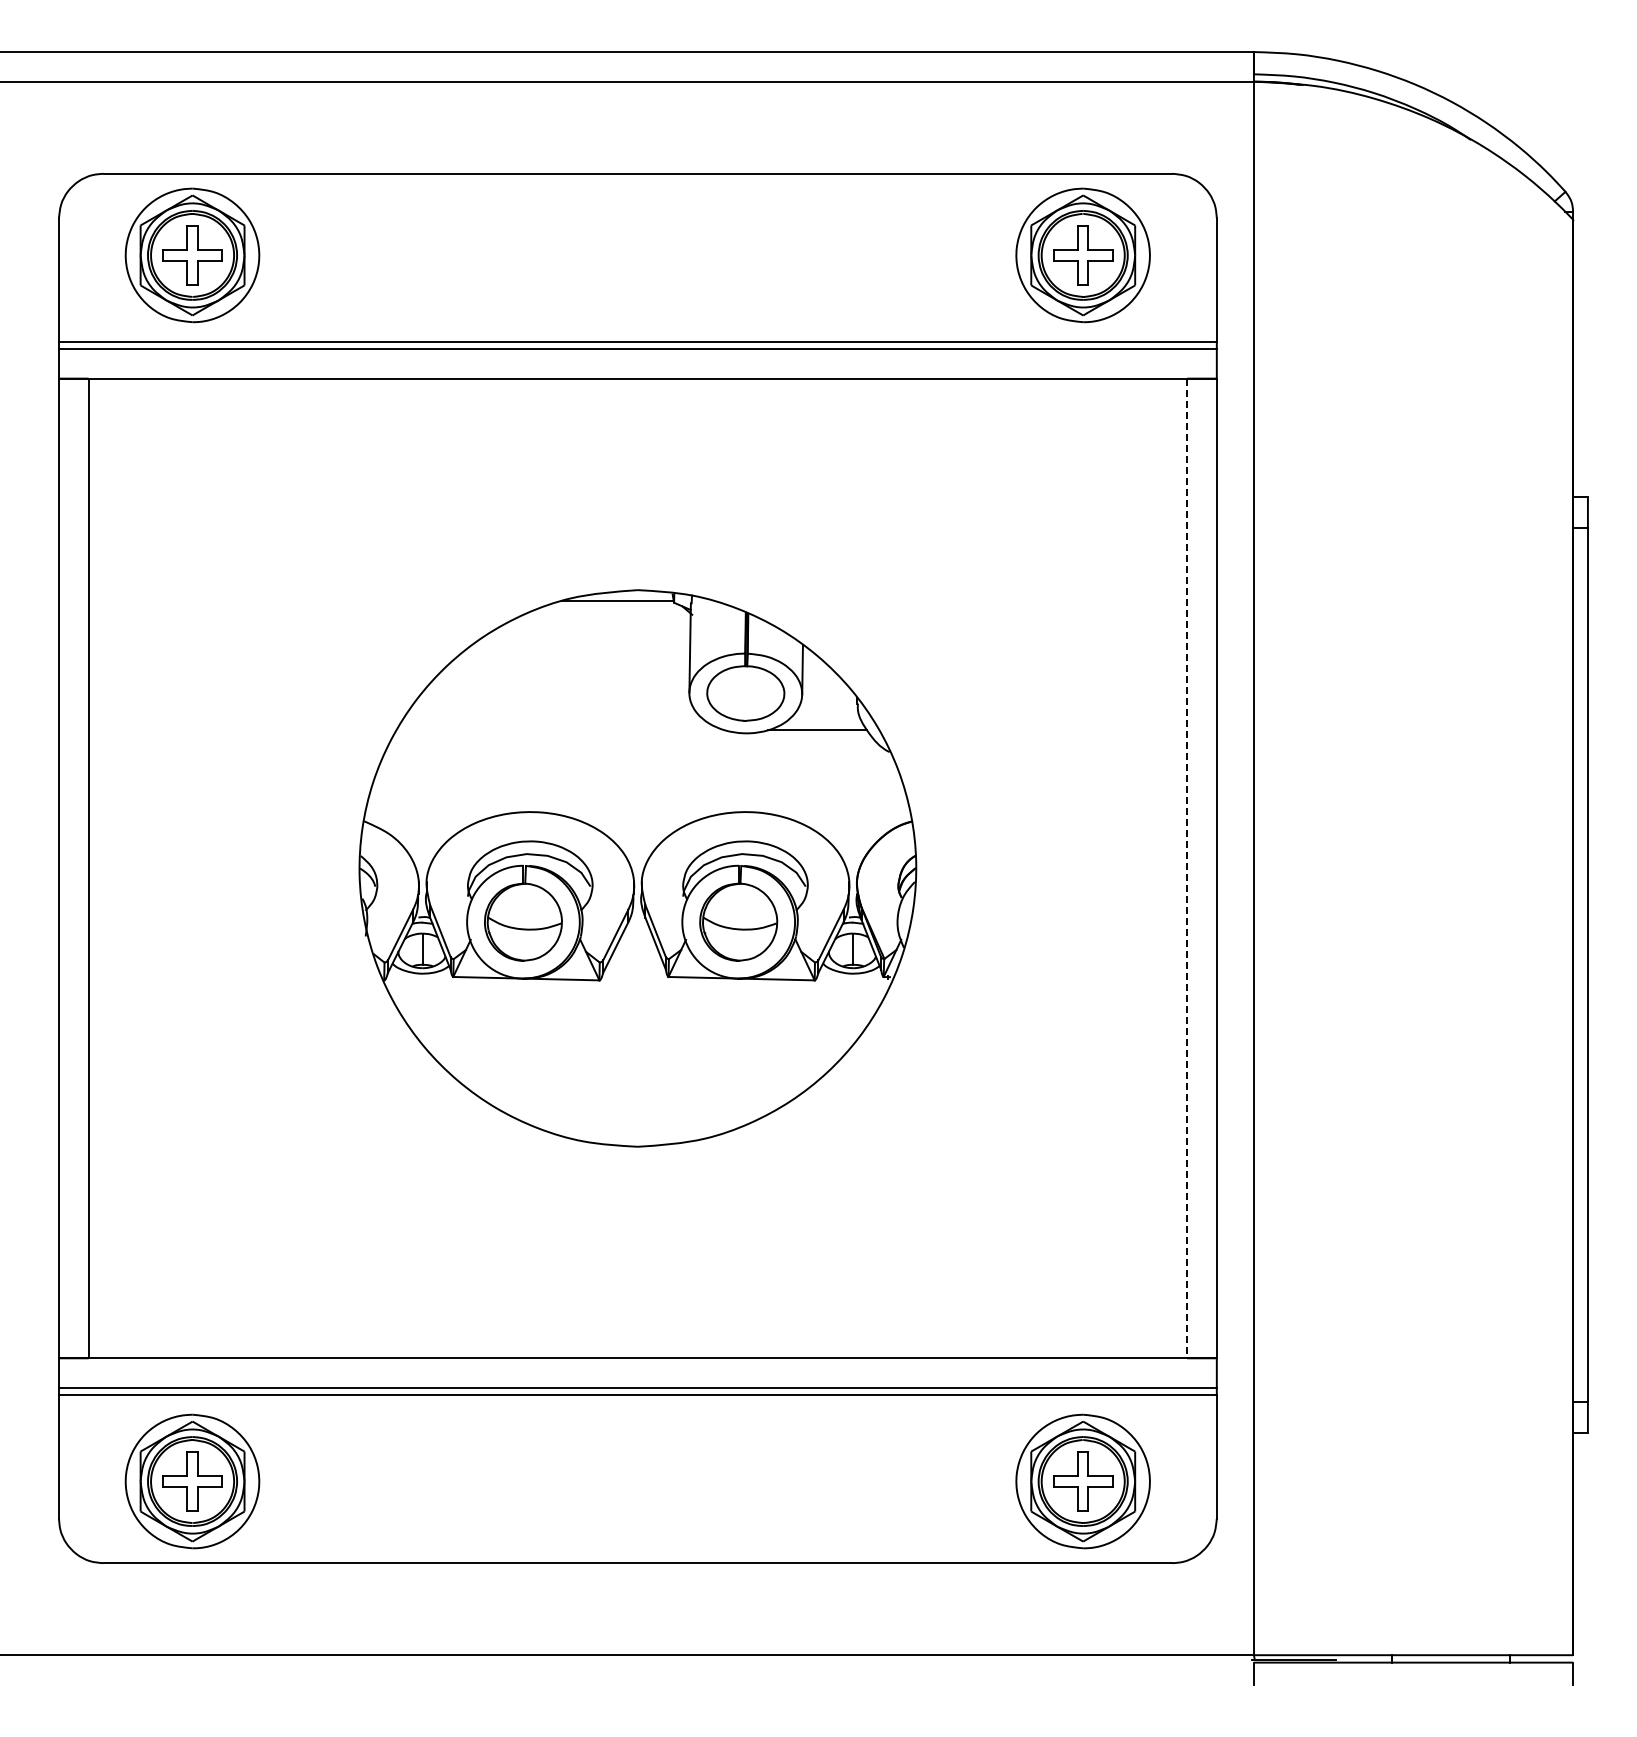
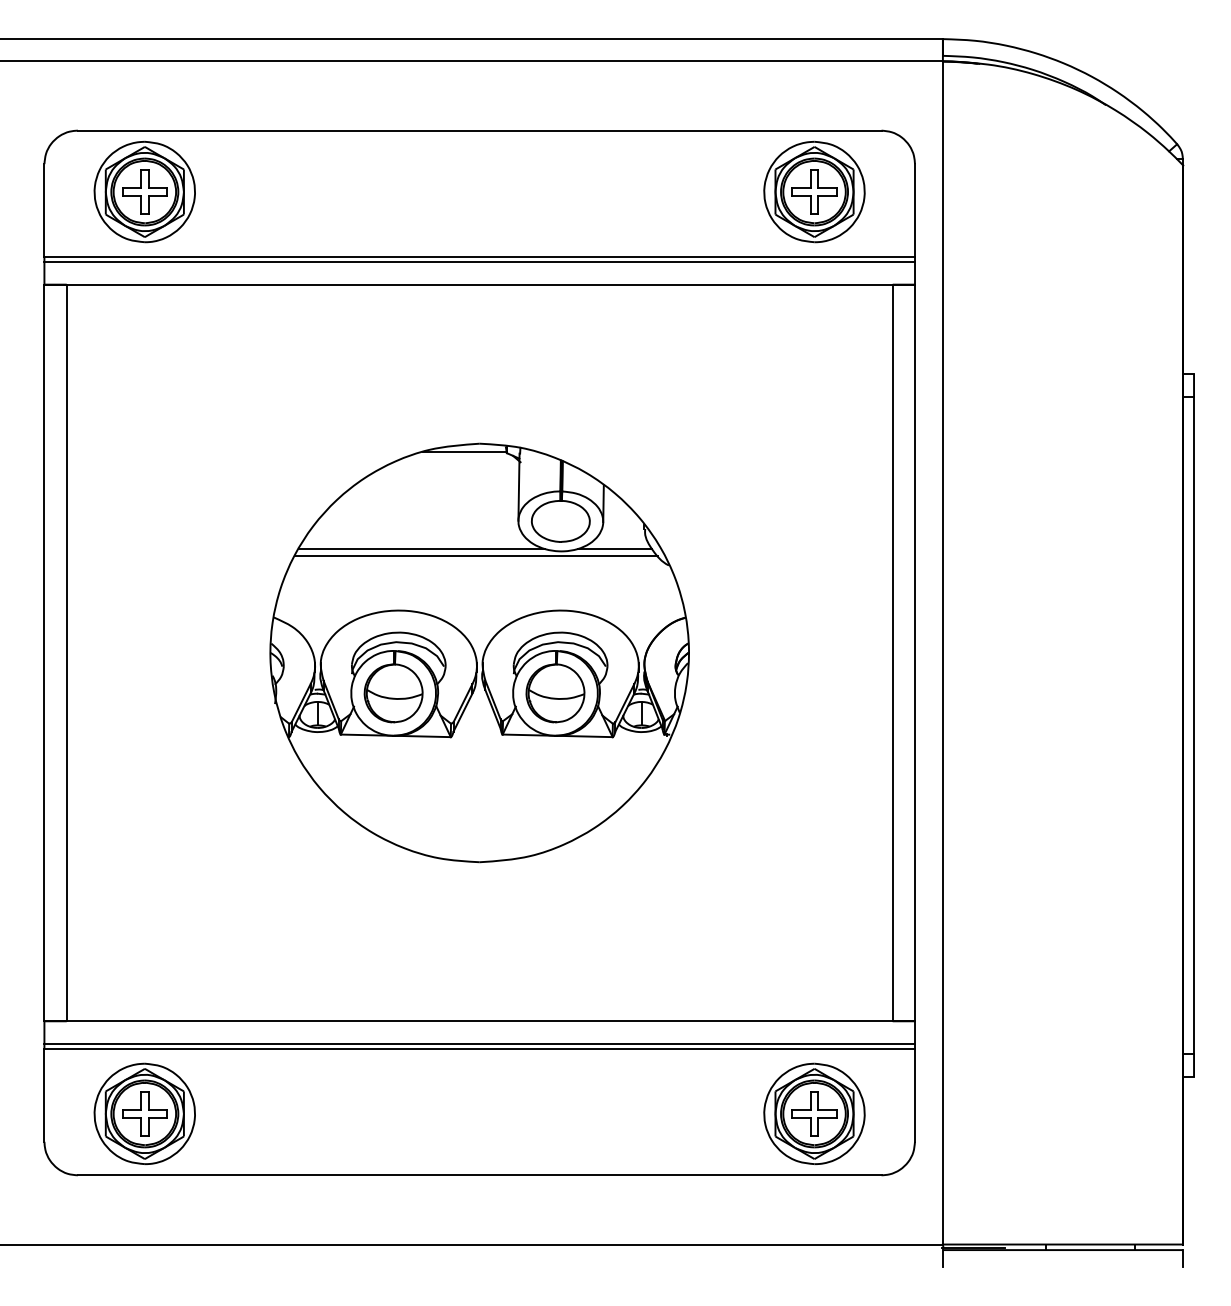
line: (560, 730) -> (421, 549), added
line: (633, 738) -> (476, 555), added
line: (1187, 868) -> (892, 653), dashed -> solid

